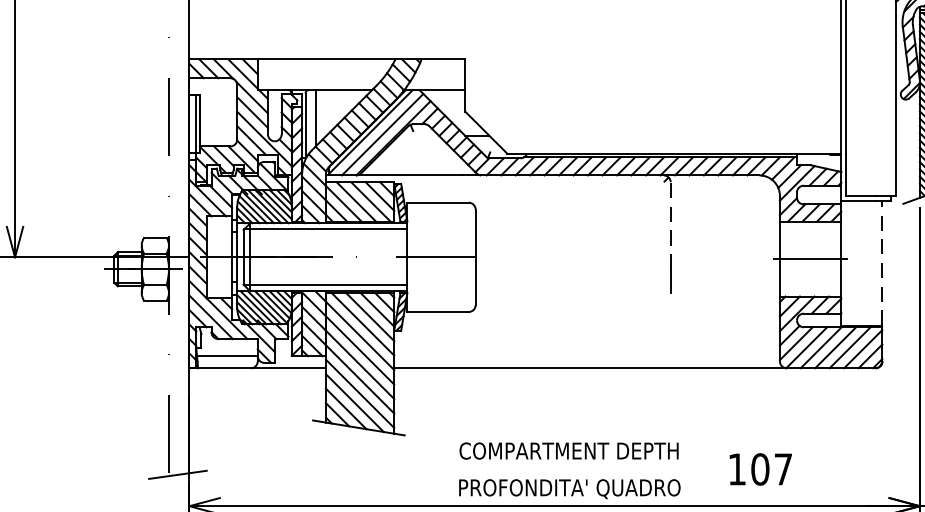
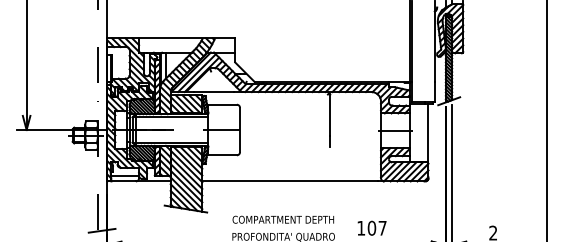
line: (670, 223) -> (330, 114), dashed -> solid
line: (882, 262) -> (428, 132), dashed -> solid

